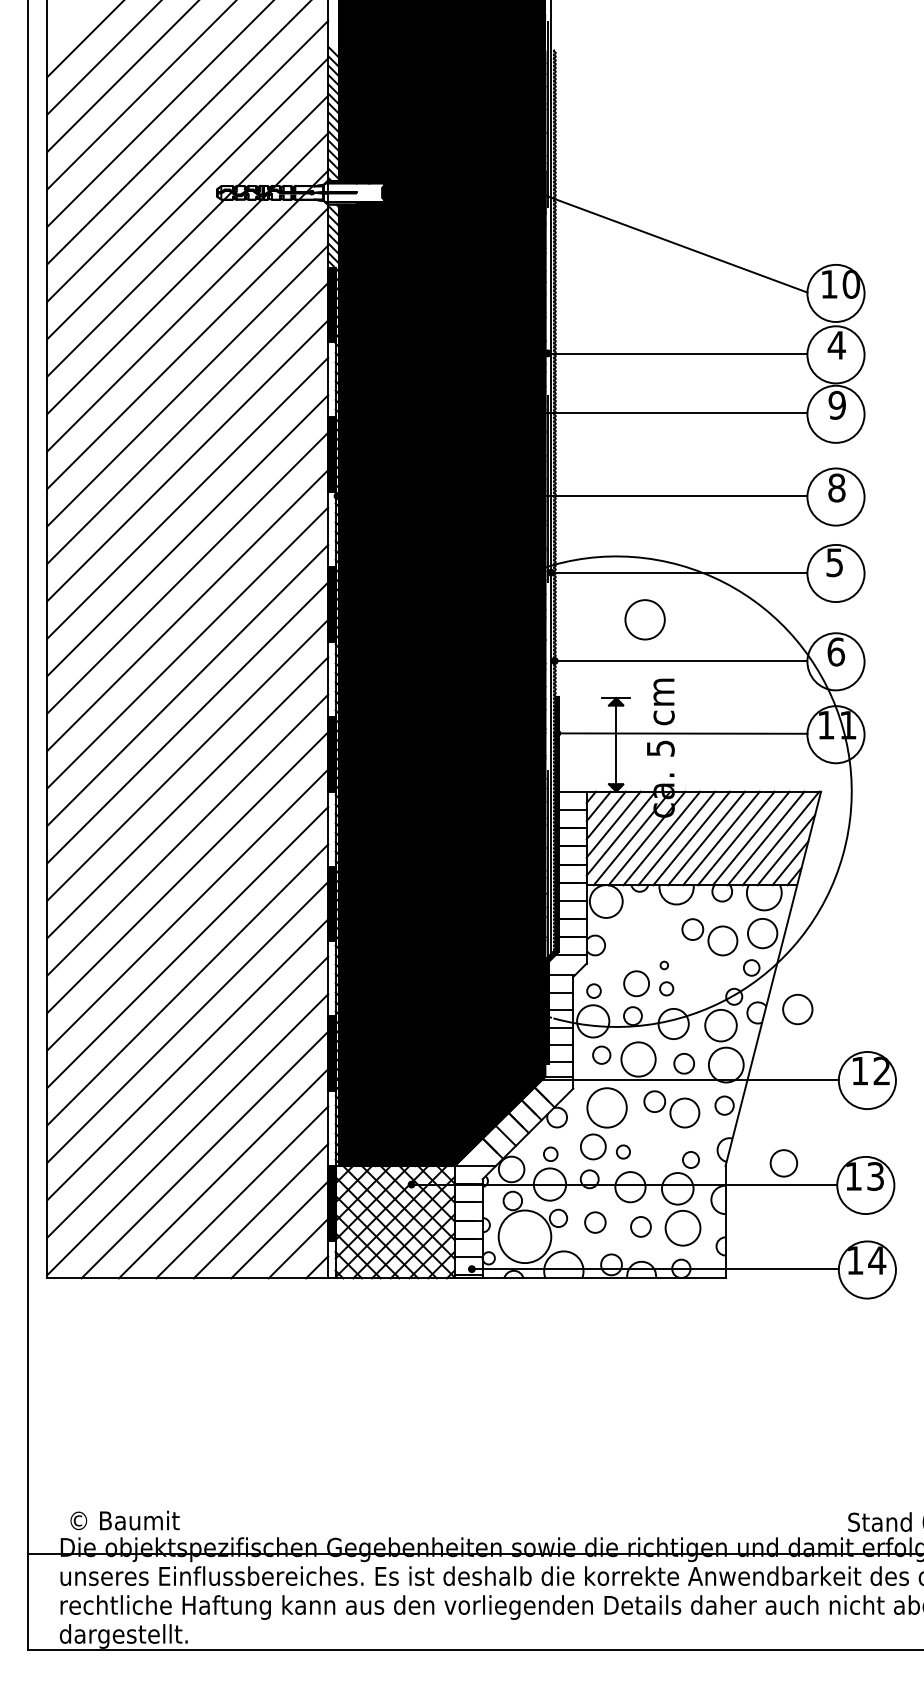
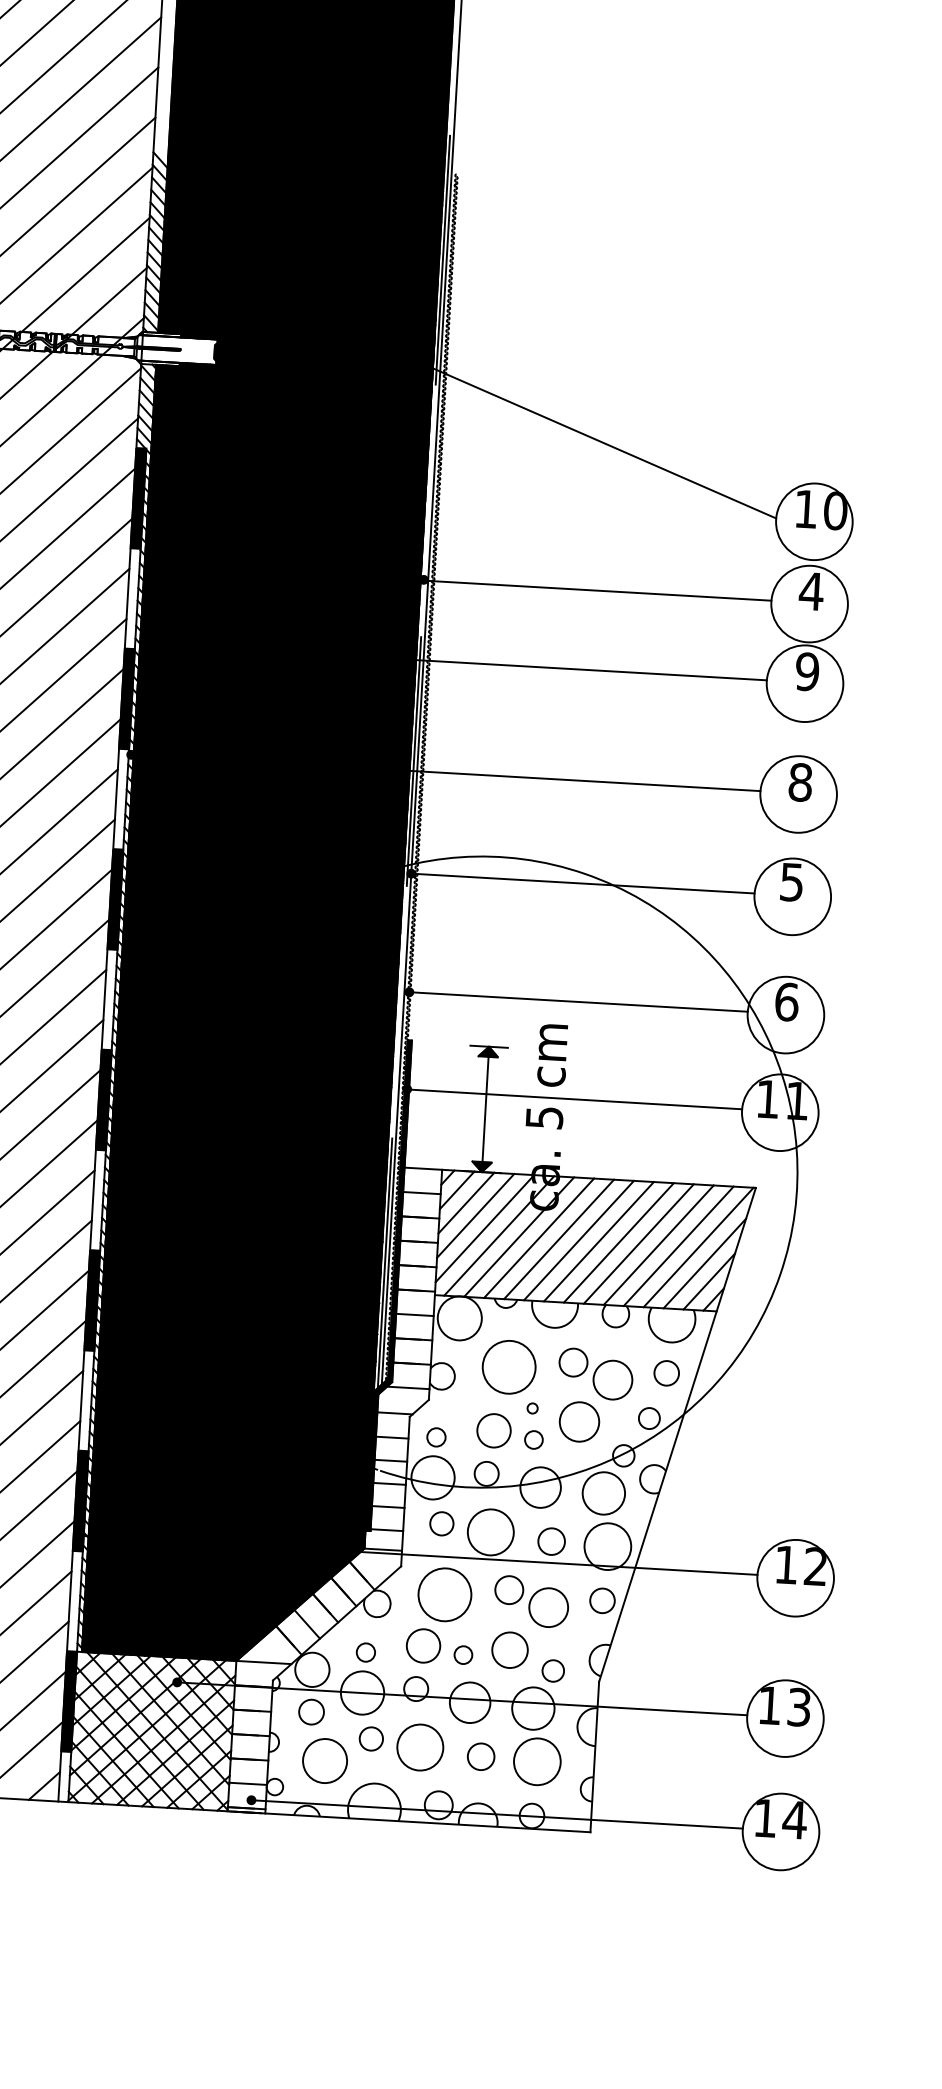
circle: (644, 619) -> (508, 1366), moved
circle: (762, 933) -> (666, 1373), size x0.62
circle: (797, 1009) -> (579, 1421), moved
circle: (783, 1163) -> (509, 1650), moved
circle: (595, 1222) -> (420, 1747), size x1.67
circle: (524, 1236) -> (324, 1760), size x0.62

